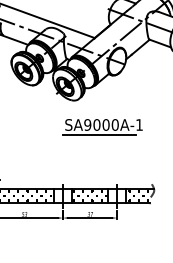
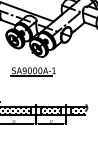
part: (101, 126) -> (32, 71), moved

